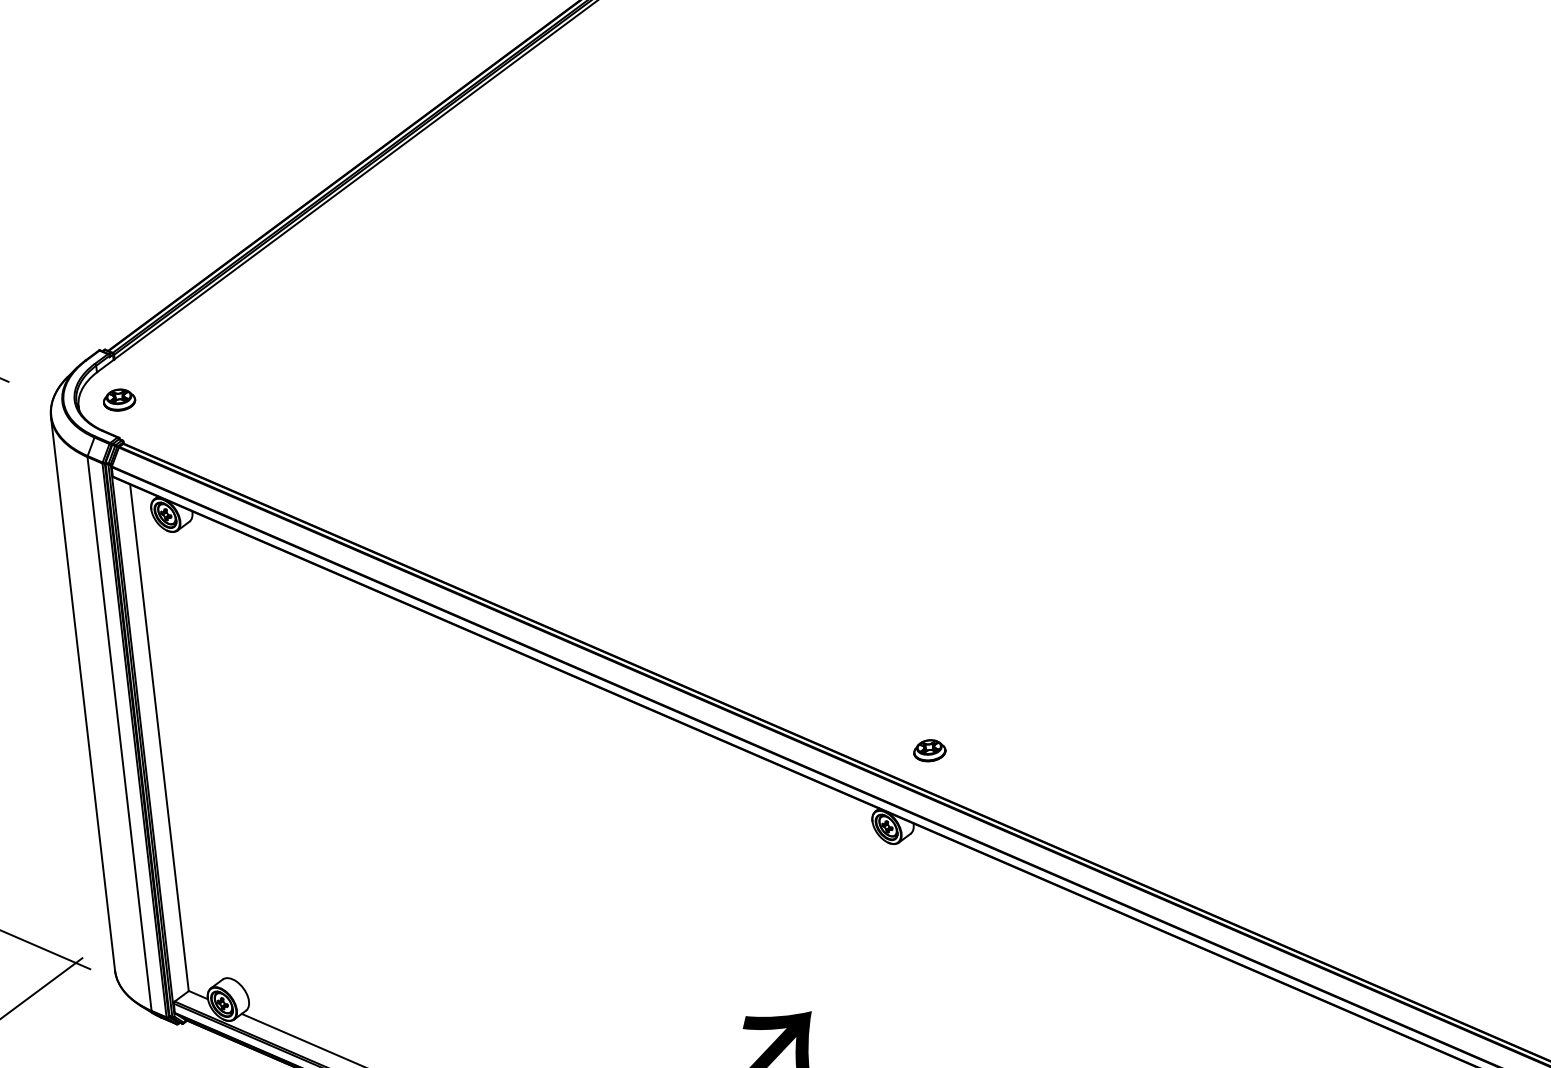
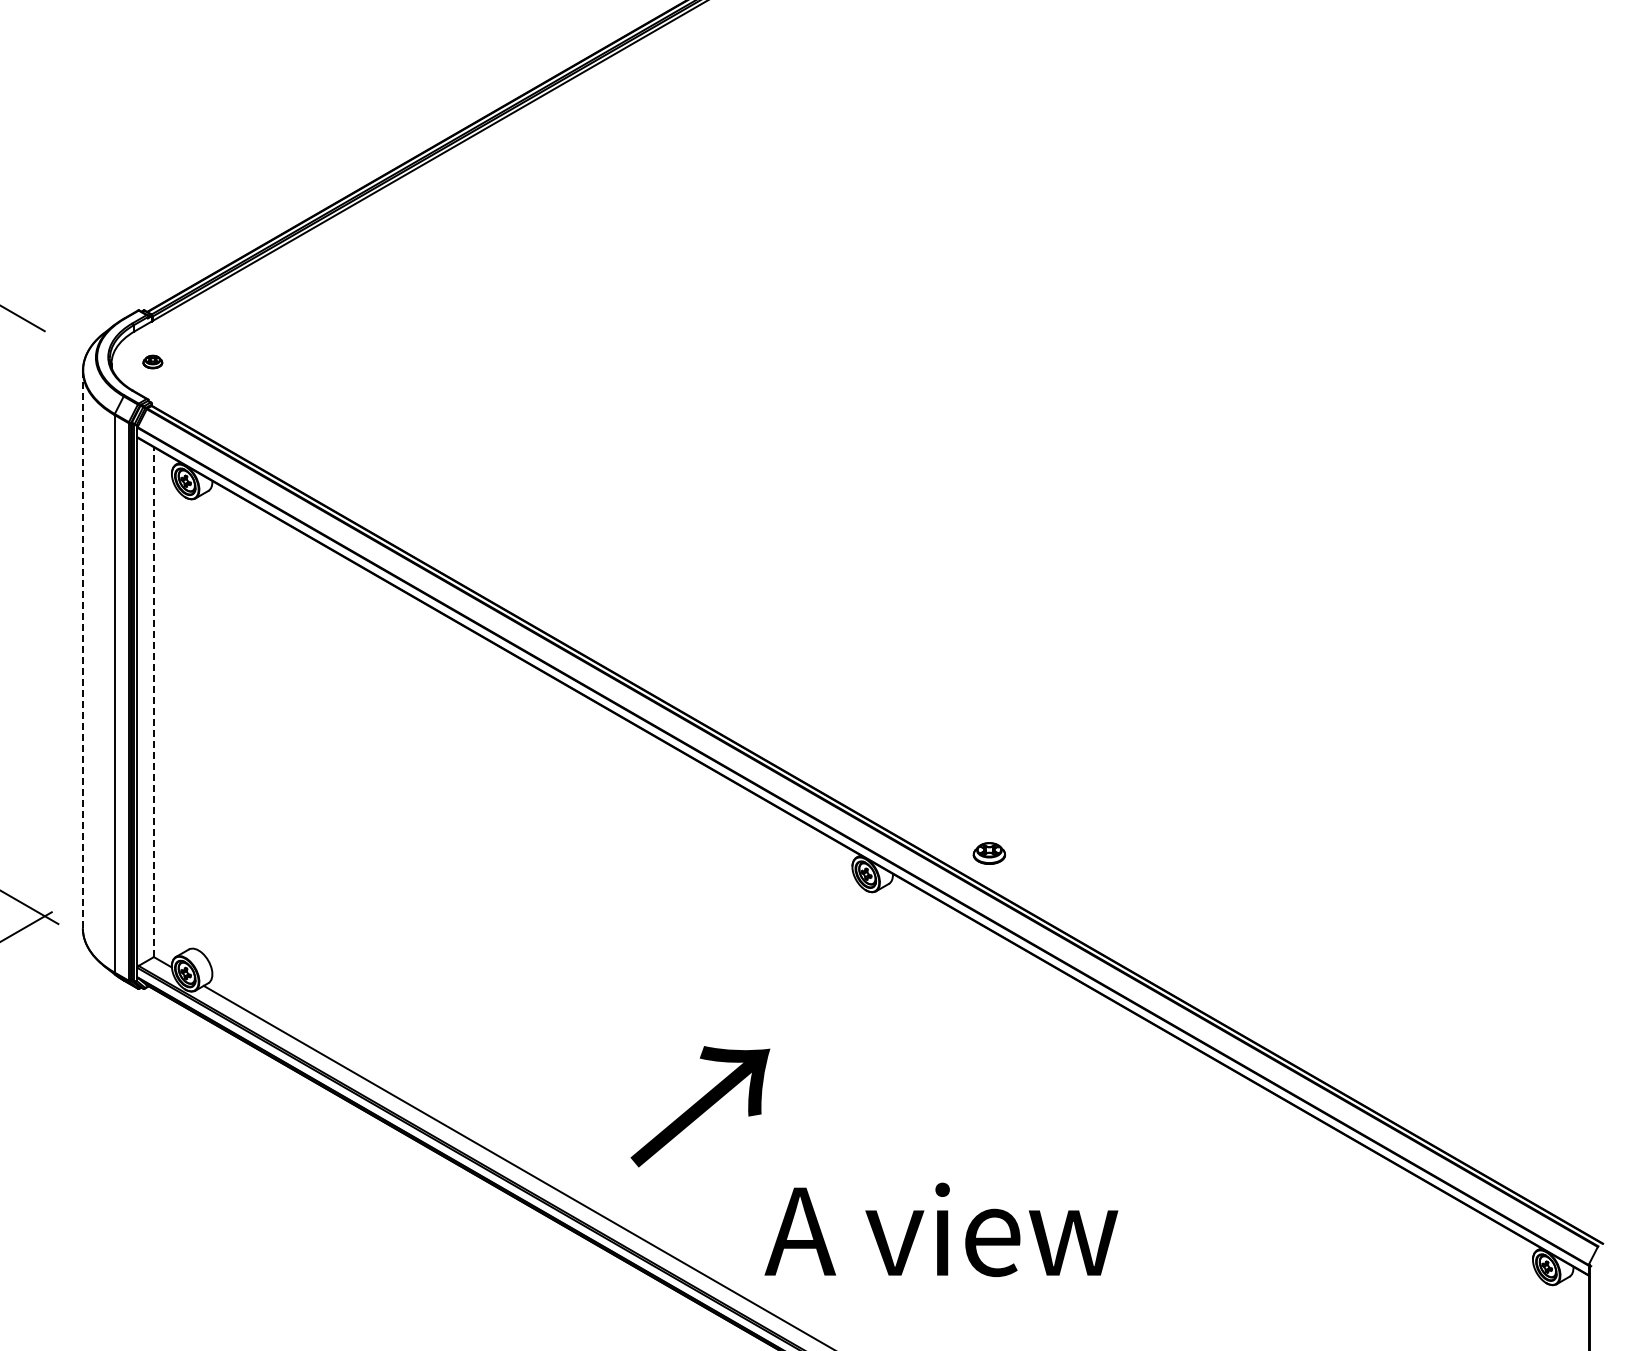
part: (119, 399) -> (152, 361), size x0.6
line: (82, 693) -> (82, 649), solid -> dashed
line: (159, 738) -> (153, 702), solid -> dashed
part: (928, 750) -> (988, 853), moved

